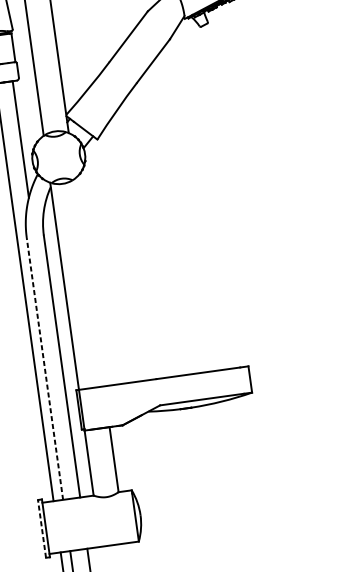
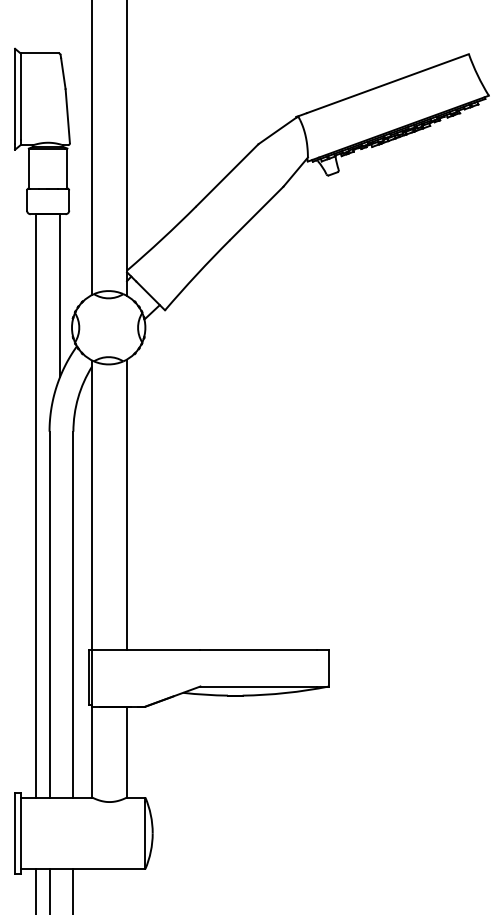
line: (89, 282) -> (127, 504), added
line: (44, 368) -> (49, 614), dashed -> solid
line: (42, 528) -> (15, 832), dashed -> solid

